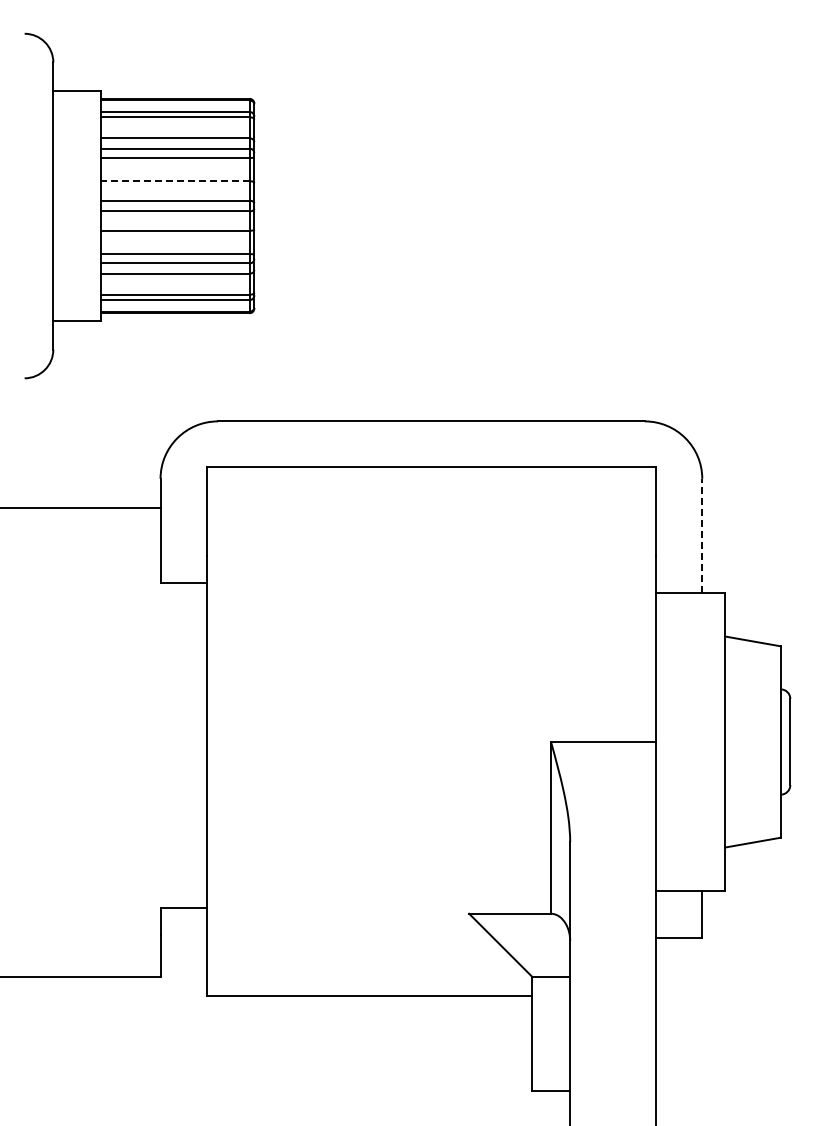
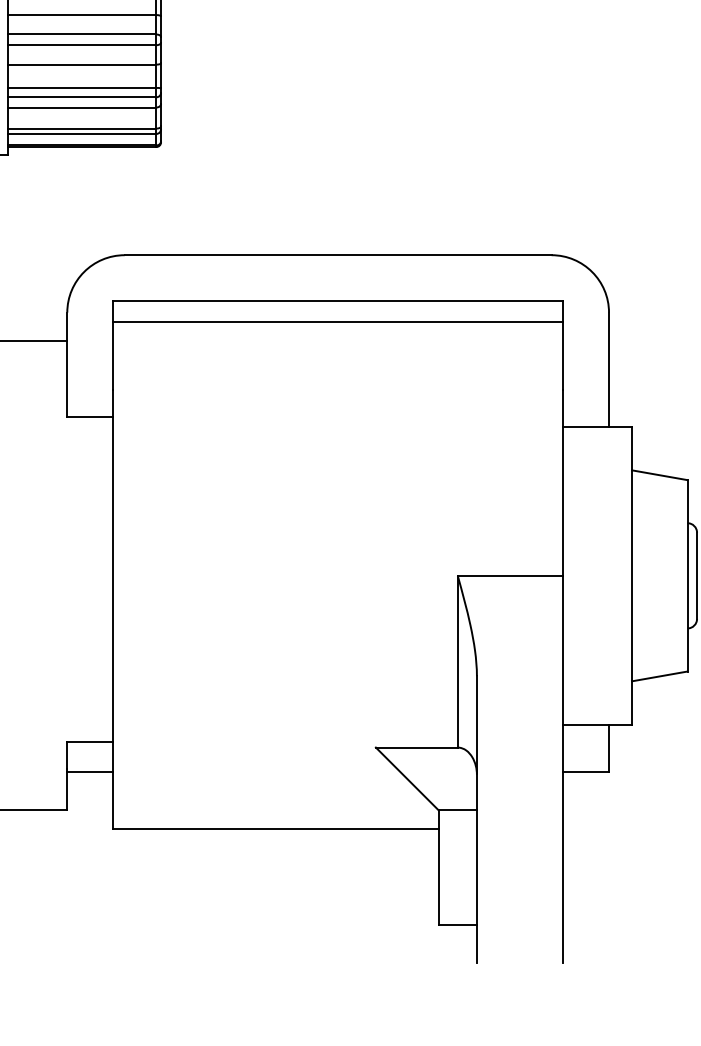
line: (174, 181) -> (81, 15), dashed -> solid
line: (431, 488) -> (338, 322), added
line: (702, 535) -> (609, 369), dashed -> solid
line: (183, 938) -> (90, 772), added

